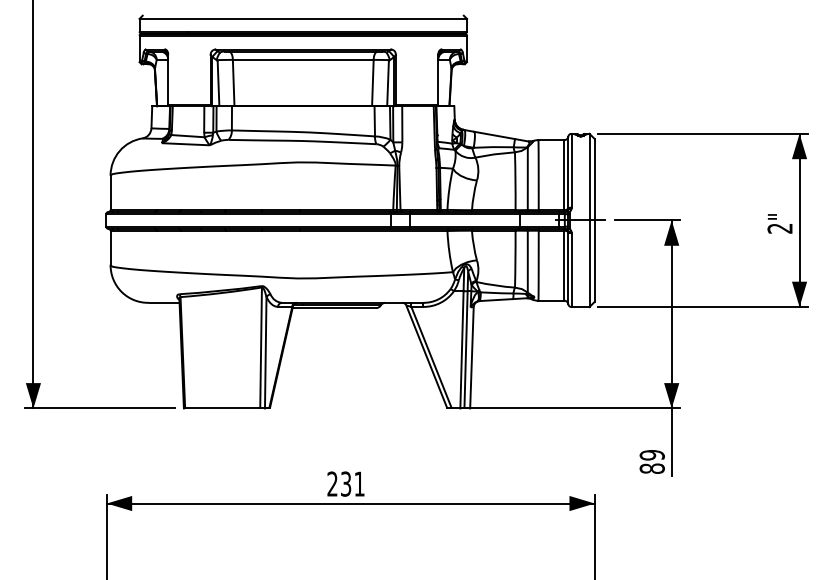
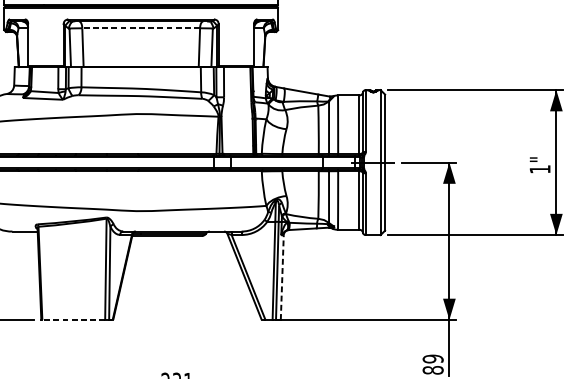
line: (302, 59) -> (140, 27), solid -> dashed
text: (779, 228) -> (539, 169), 2" -> 1"
line: (471, 357) -> (281, 277), solid -> dashed
line: (222, 408) -> (73, 319), solid -> dashed

